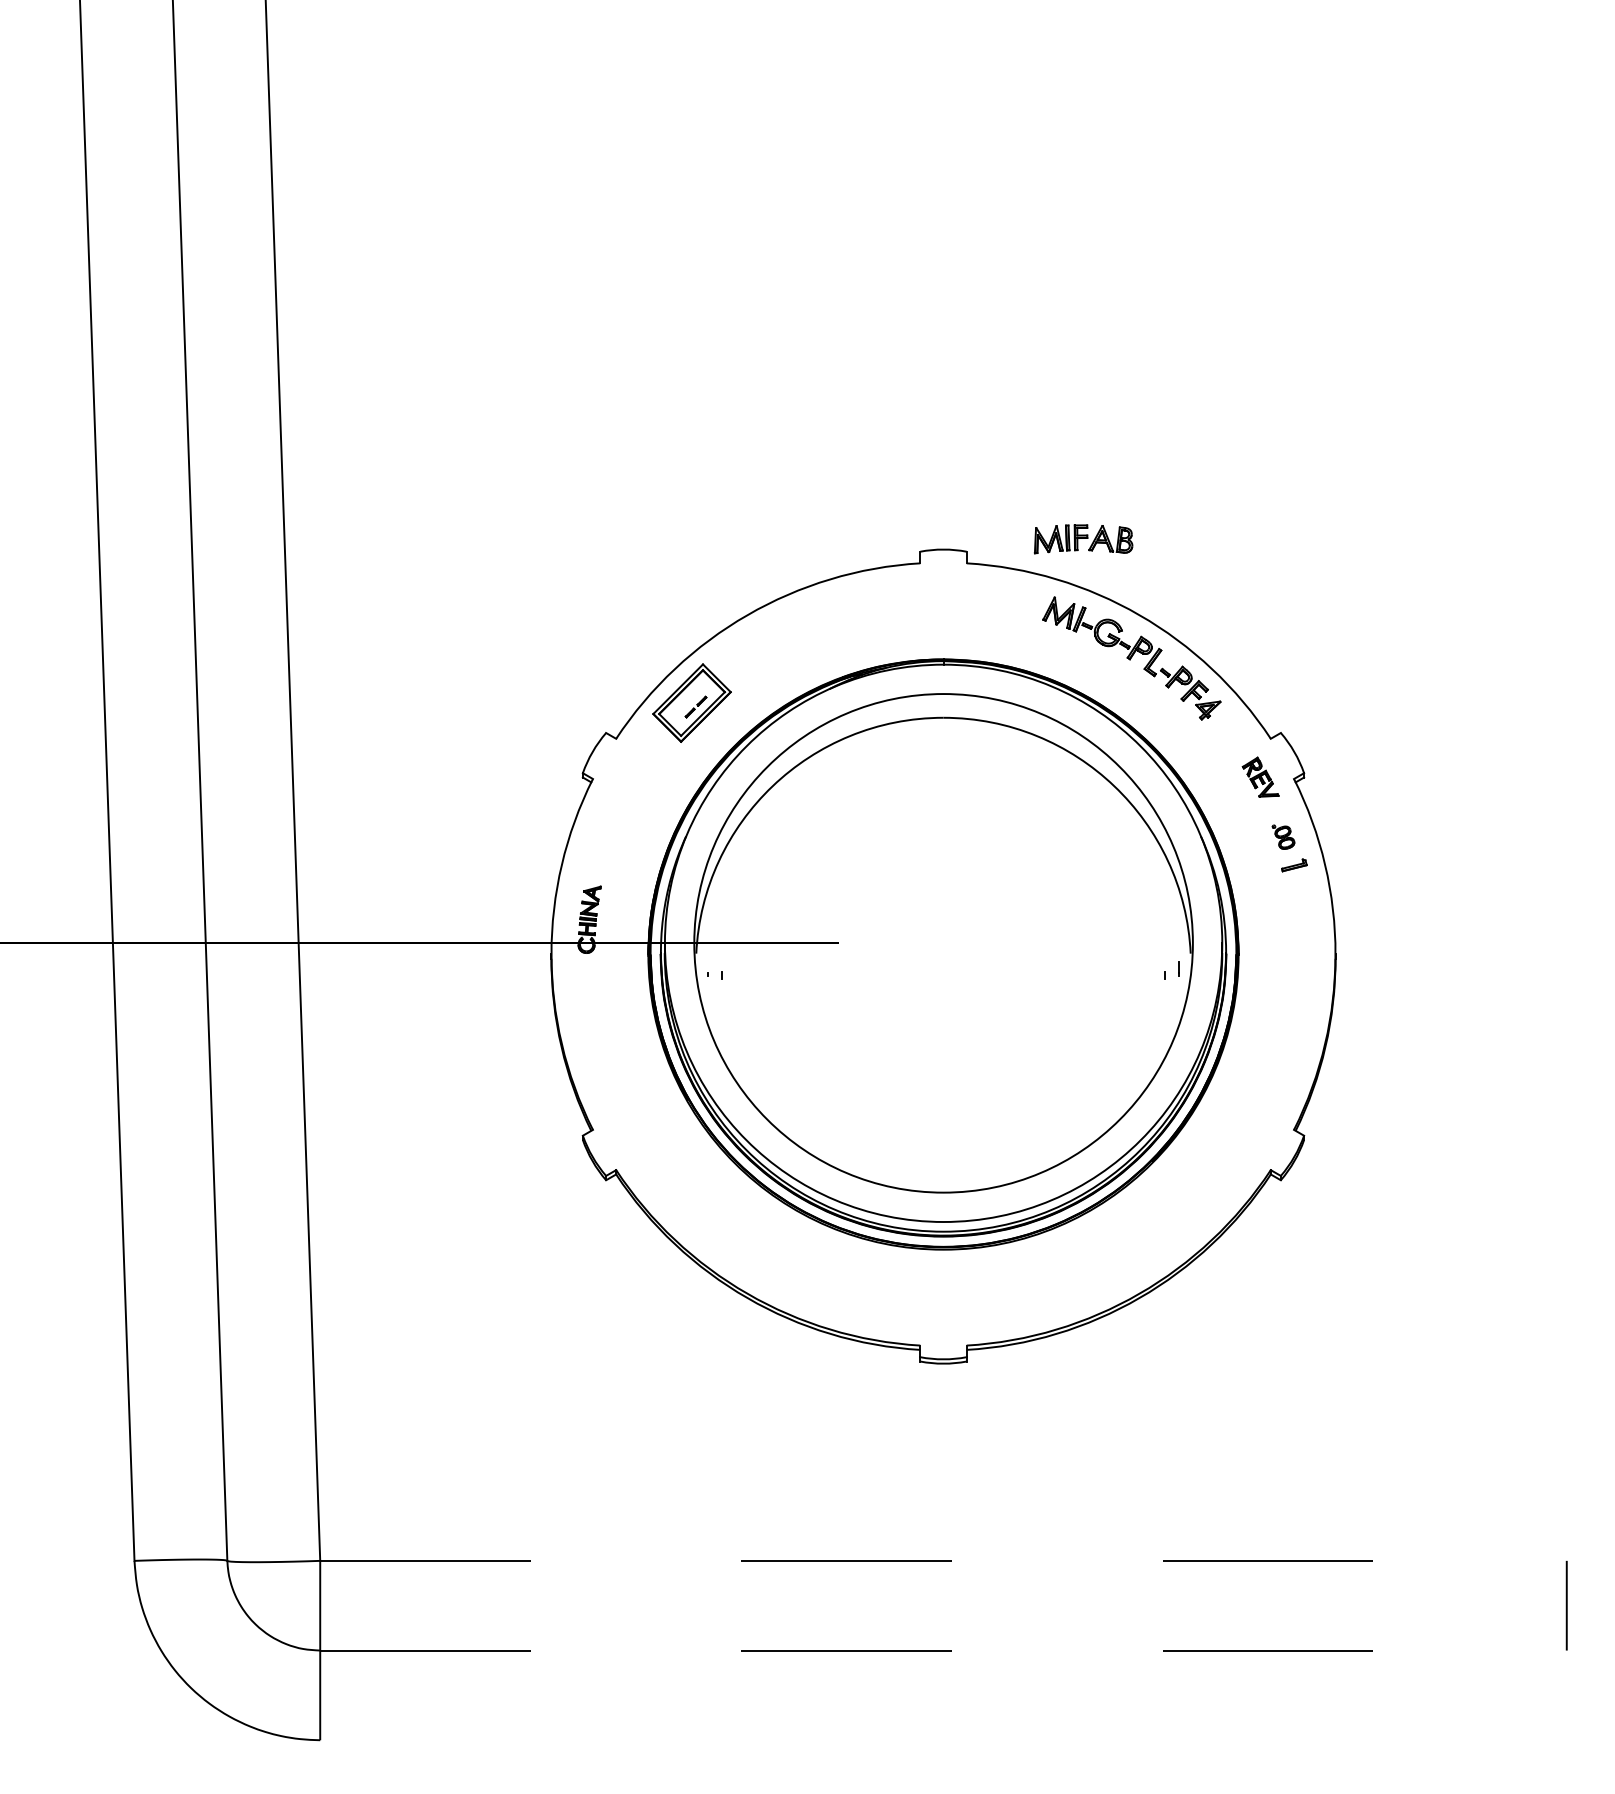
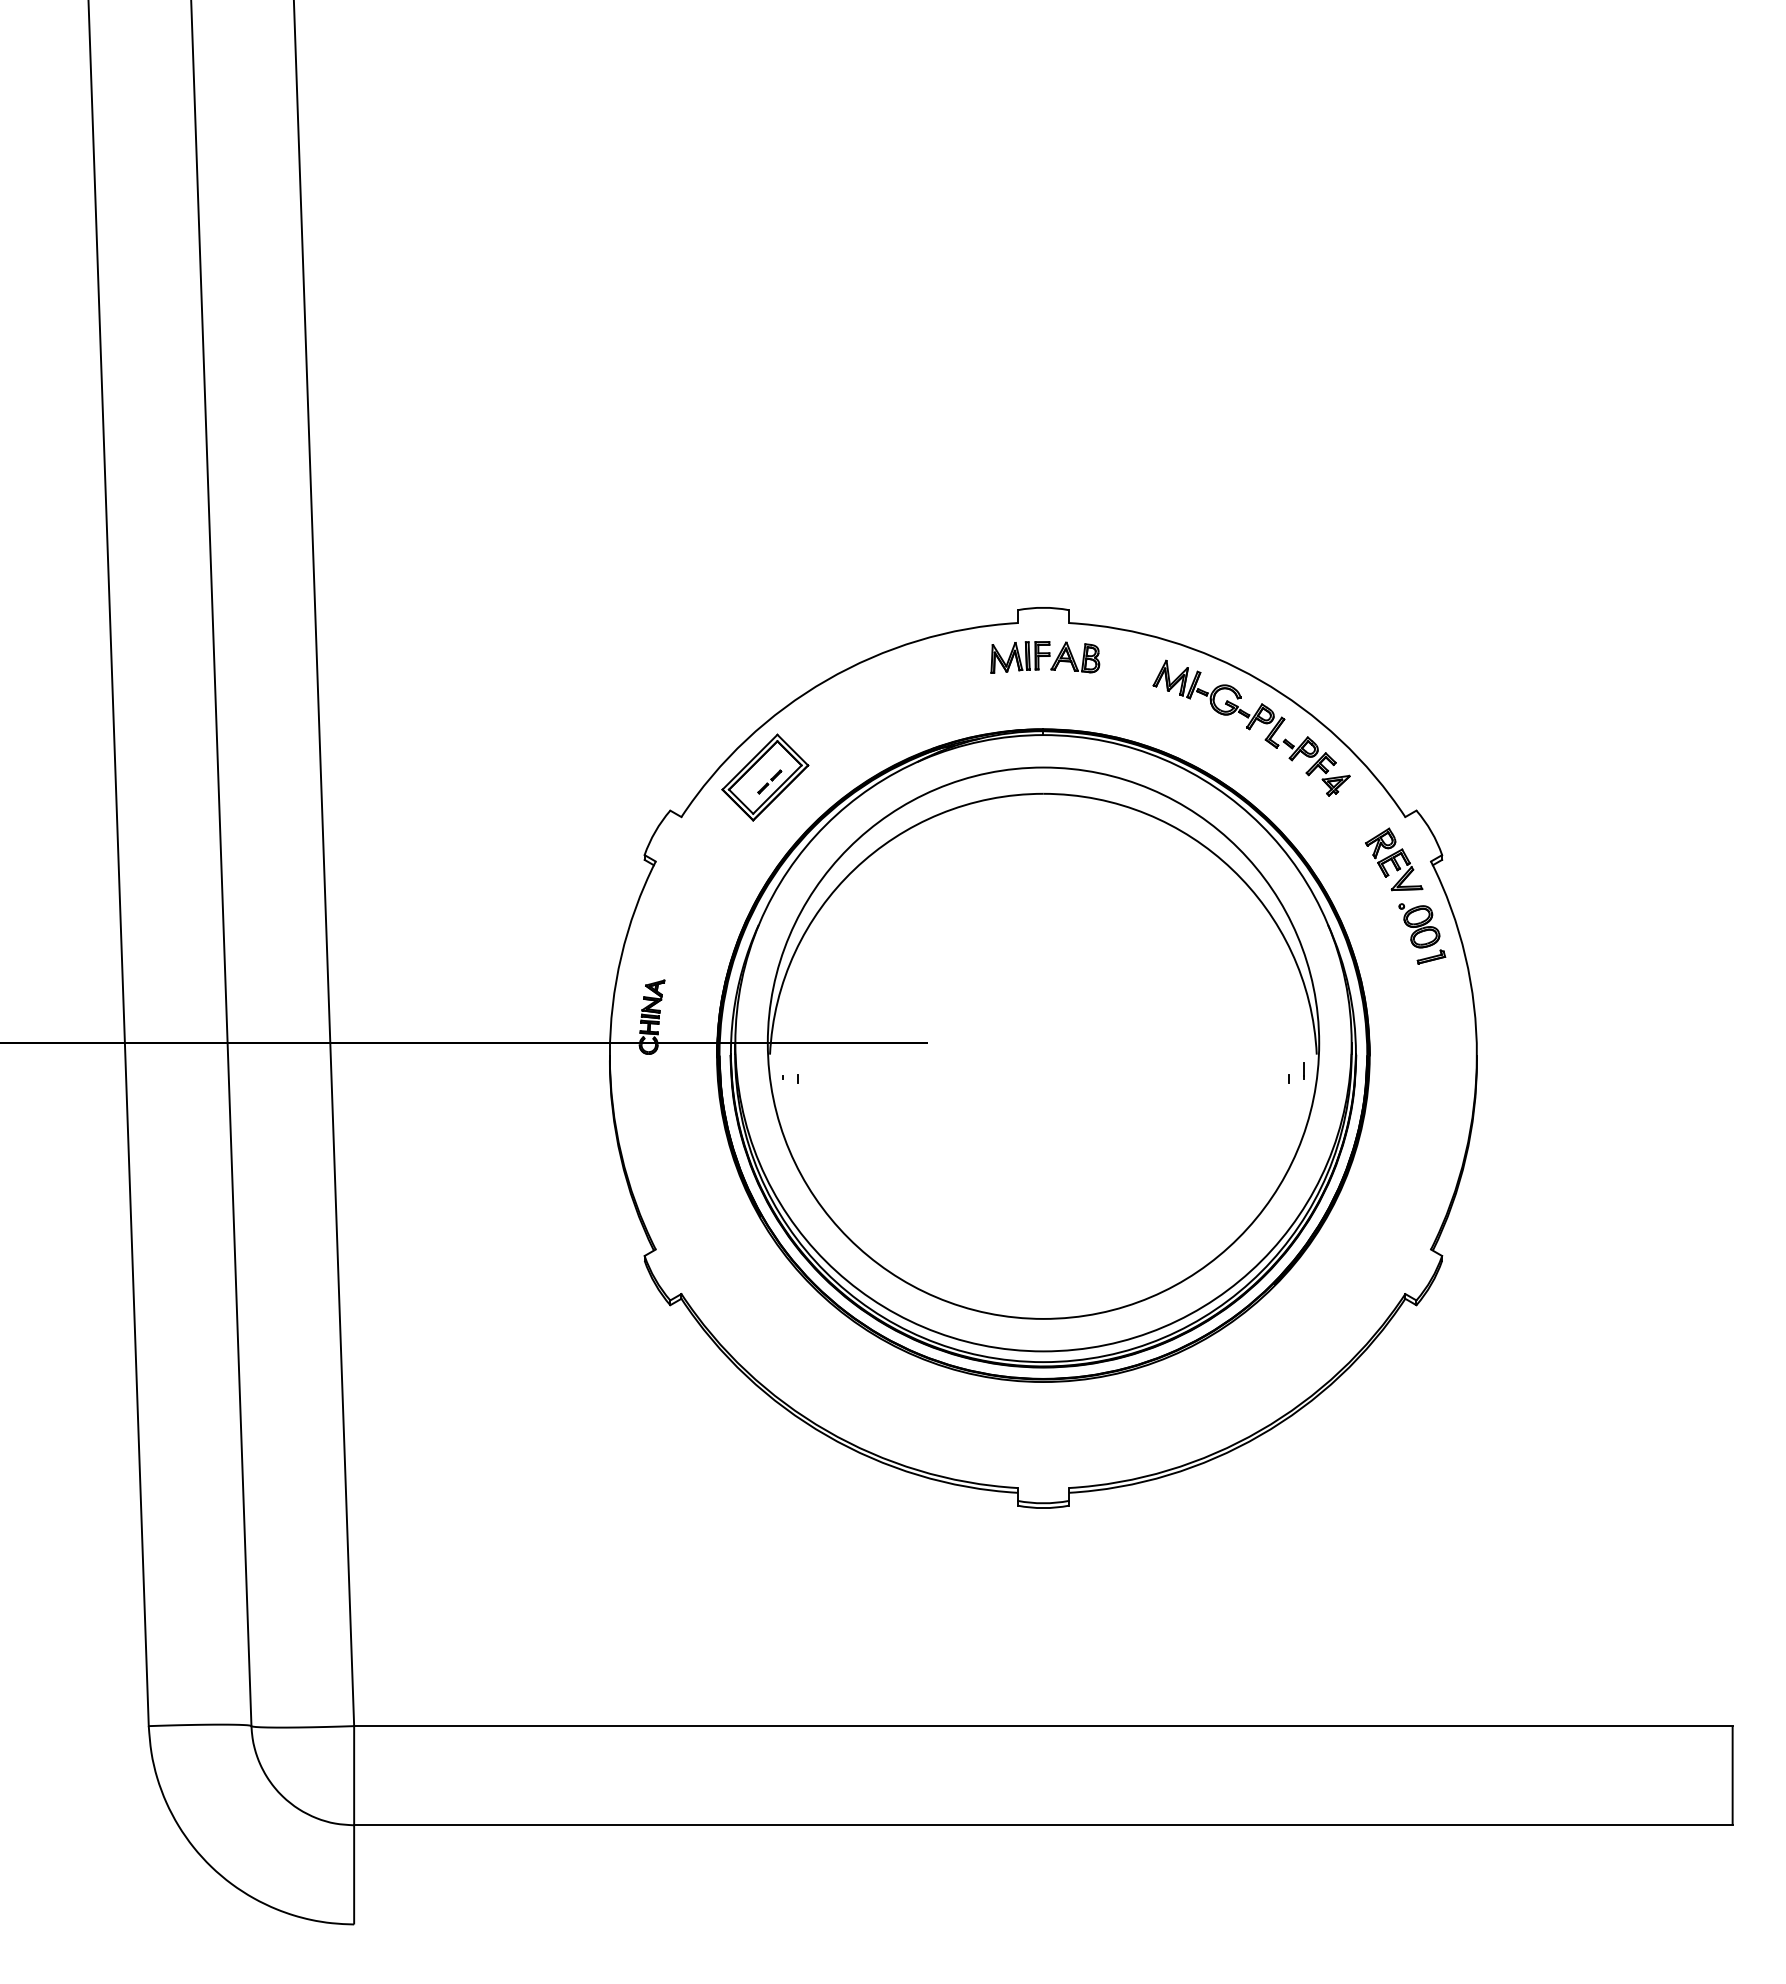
part: (1083, 539) -> (1045, 657), moved
part: (1261, 777) -> (1394, 859), size x1.43
part: (1283, 836) -> (1419, 925), size x1.67
line: (943, 1561) -> (1043, 1726), dashed -> solid
line: (943, 1650) -> (1043, 1825), dashed -> solid

